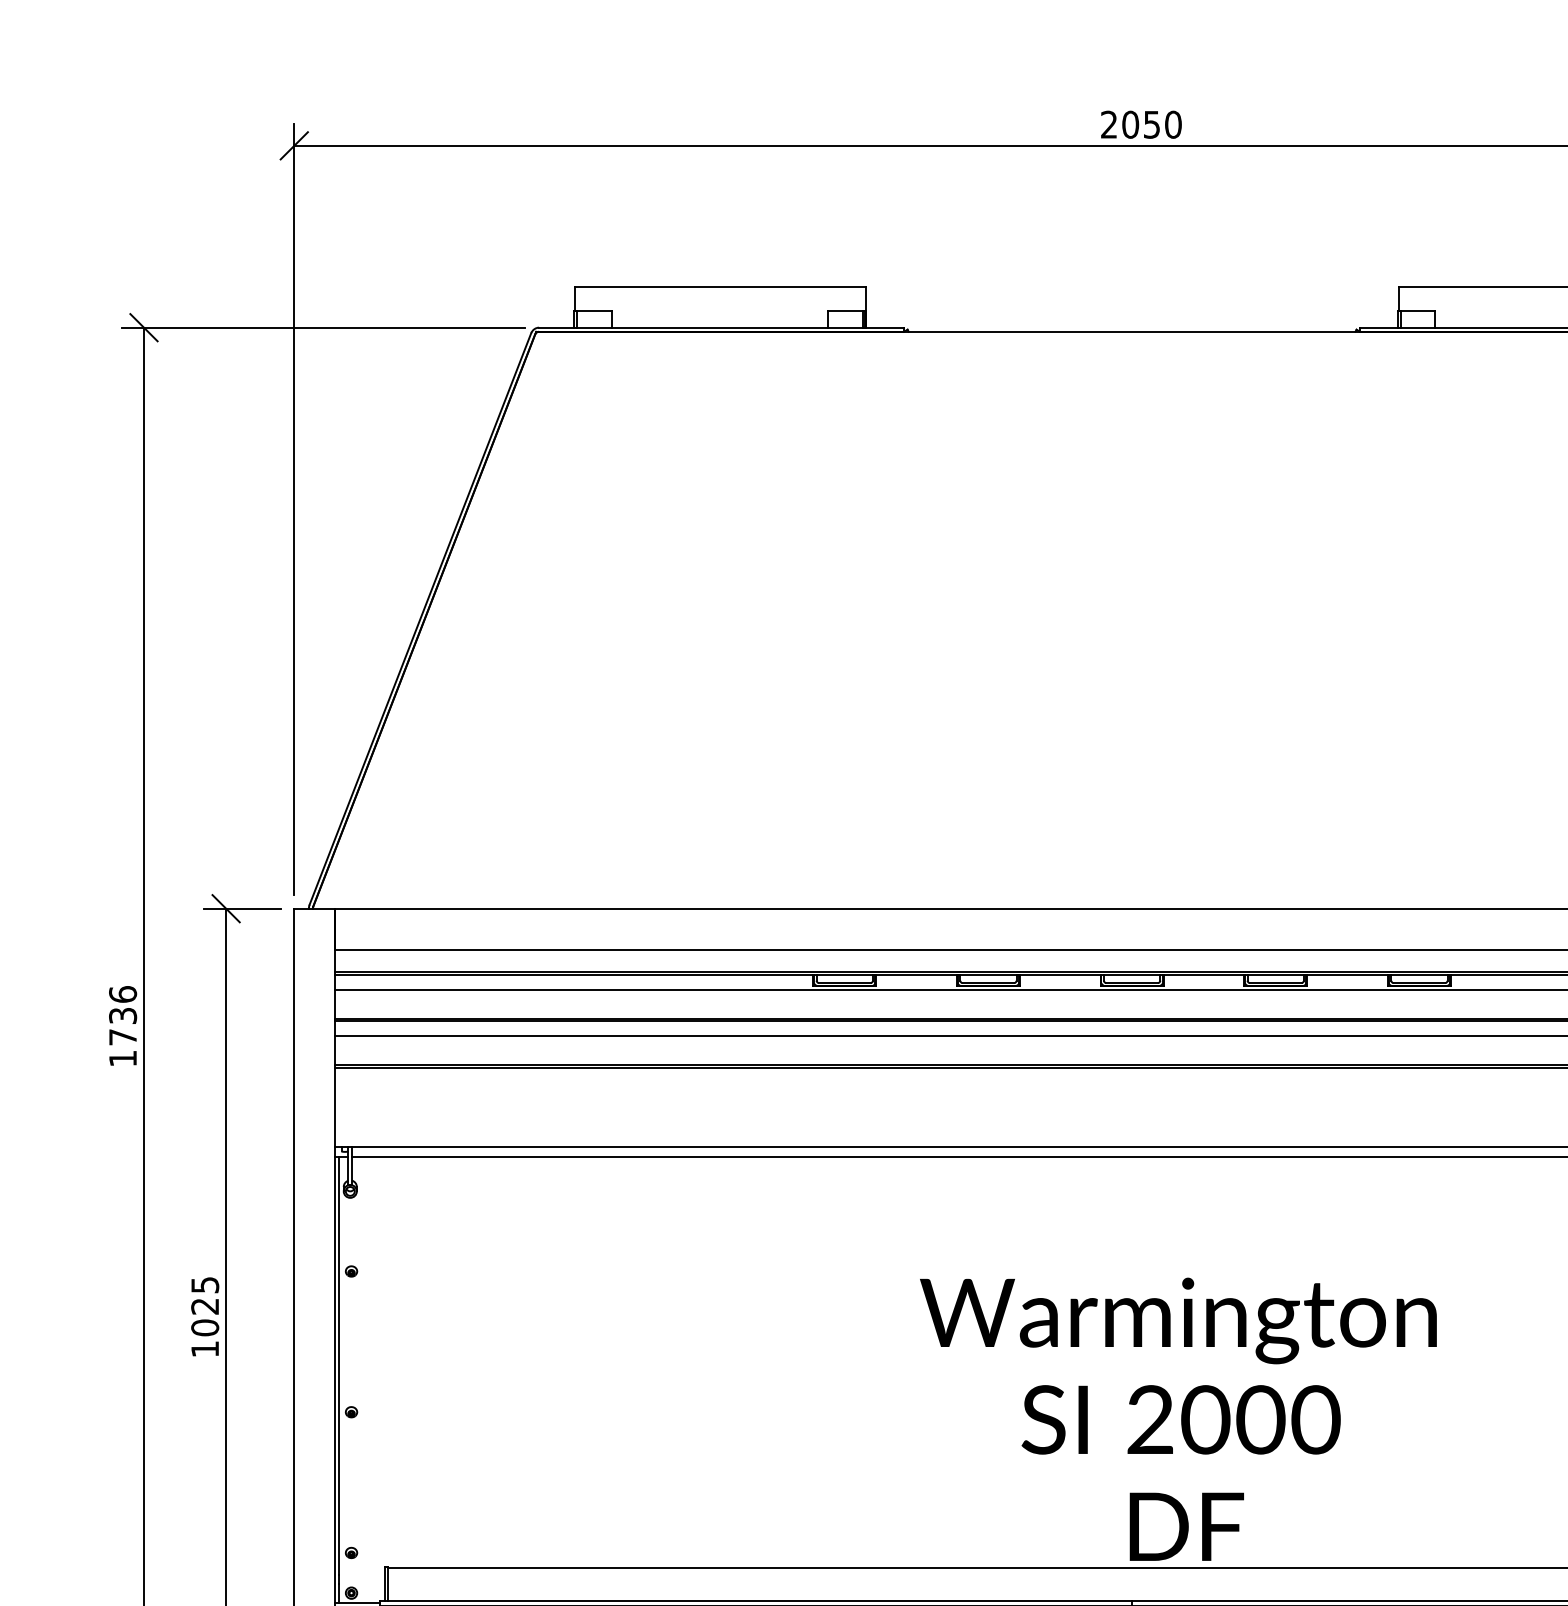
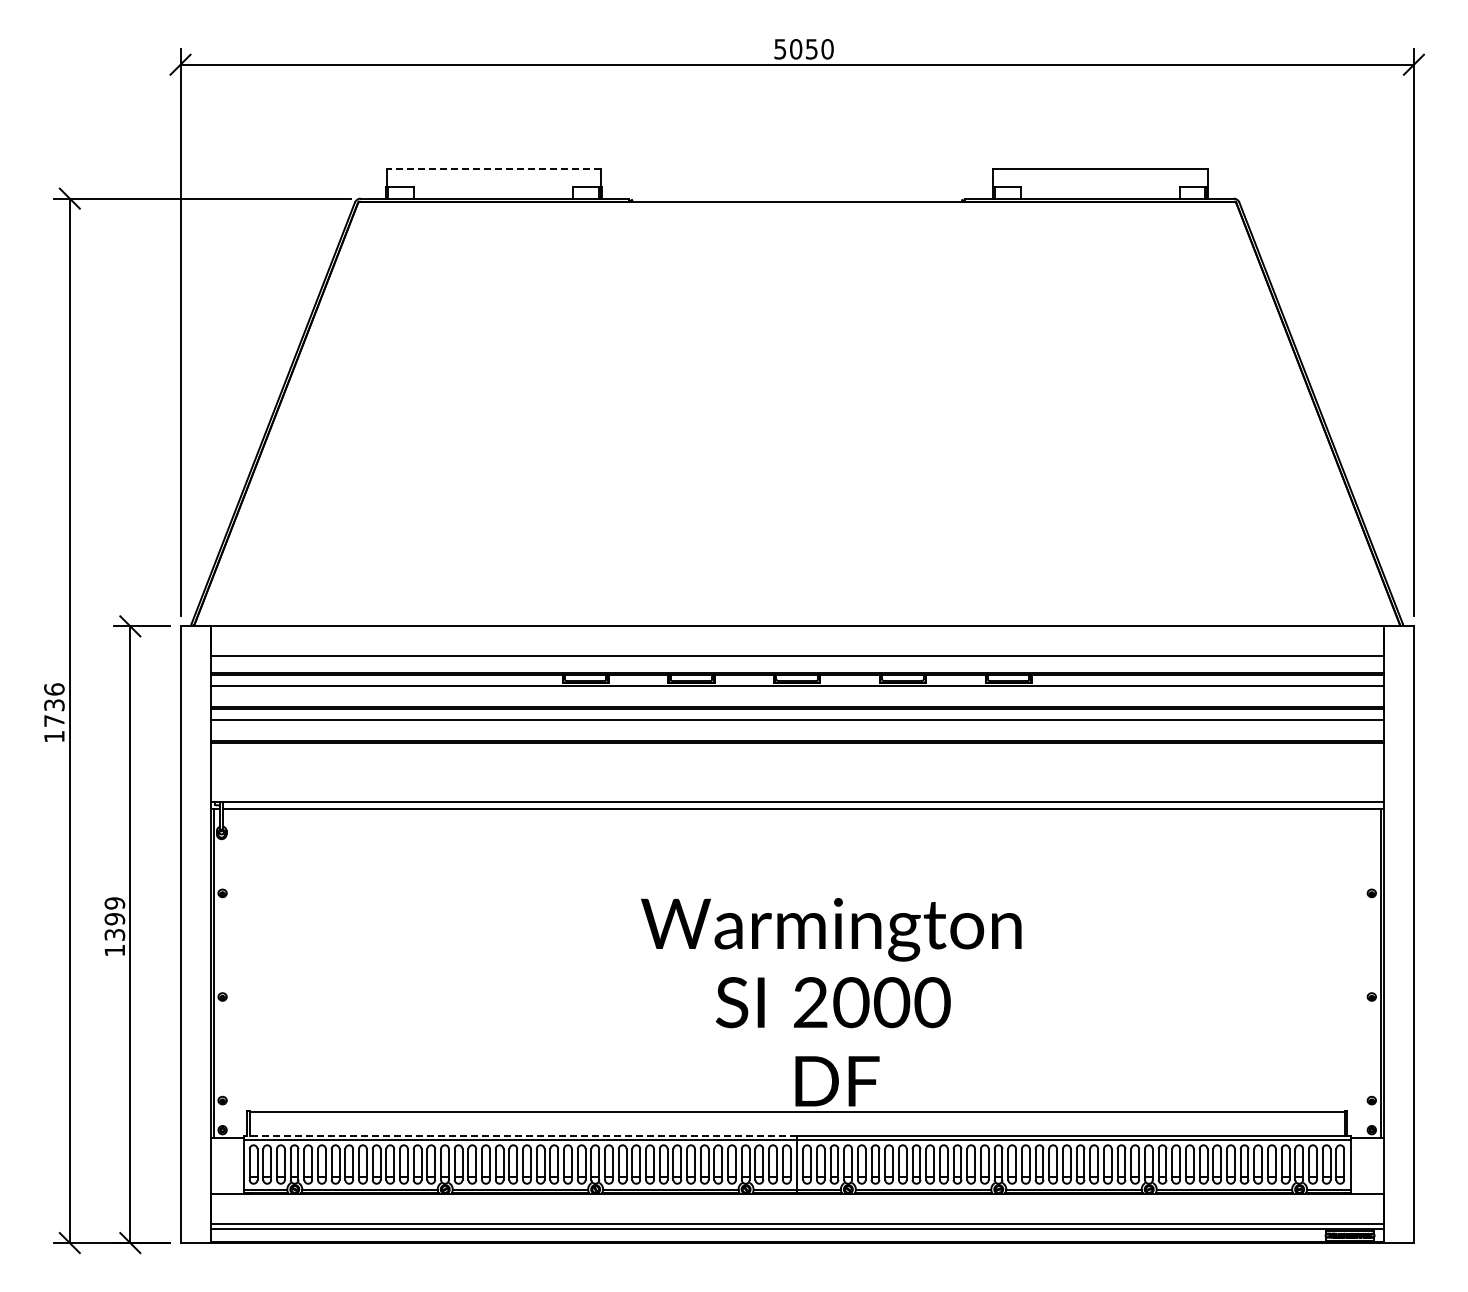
text: (1109, 125) -> (780, 49), 2050 -> 5050
line: (719, 286) -> (493, 168), solid -> dashed
text: (204, 1306) -> (114, 919), 1025 -> 1399
line: (756, 1600) -> (520, 1135), solid -> dashed

